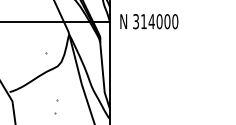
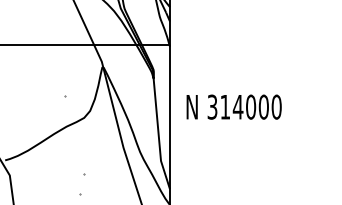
text: (149, 21) -> (234, 106), moved

